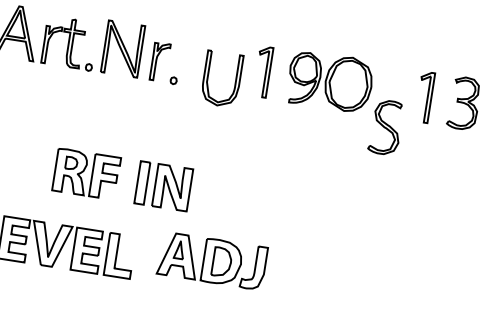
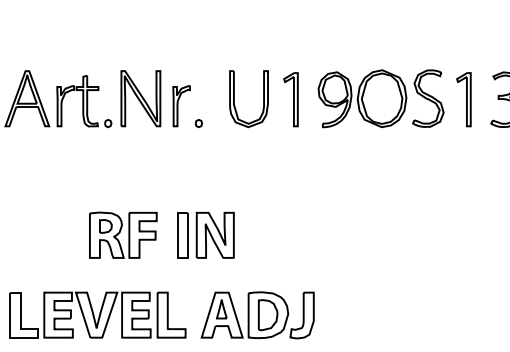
part: (208, 77) -> (234, 99), moved
part: (386, 127) -> (428, 98), moved
part: (212, 261) -> (257, 315), moved

